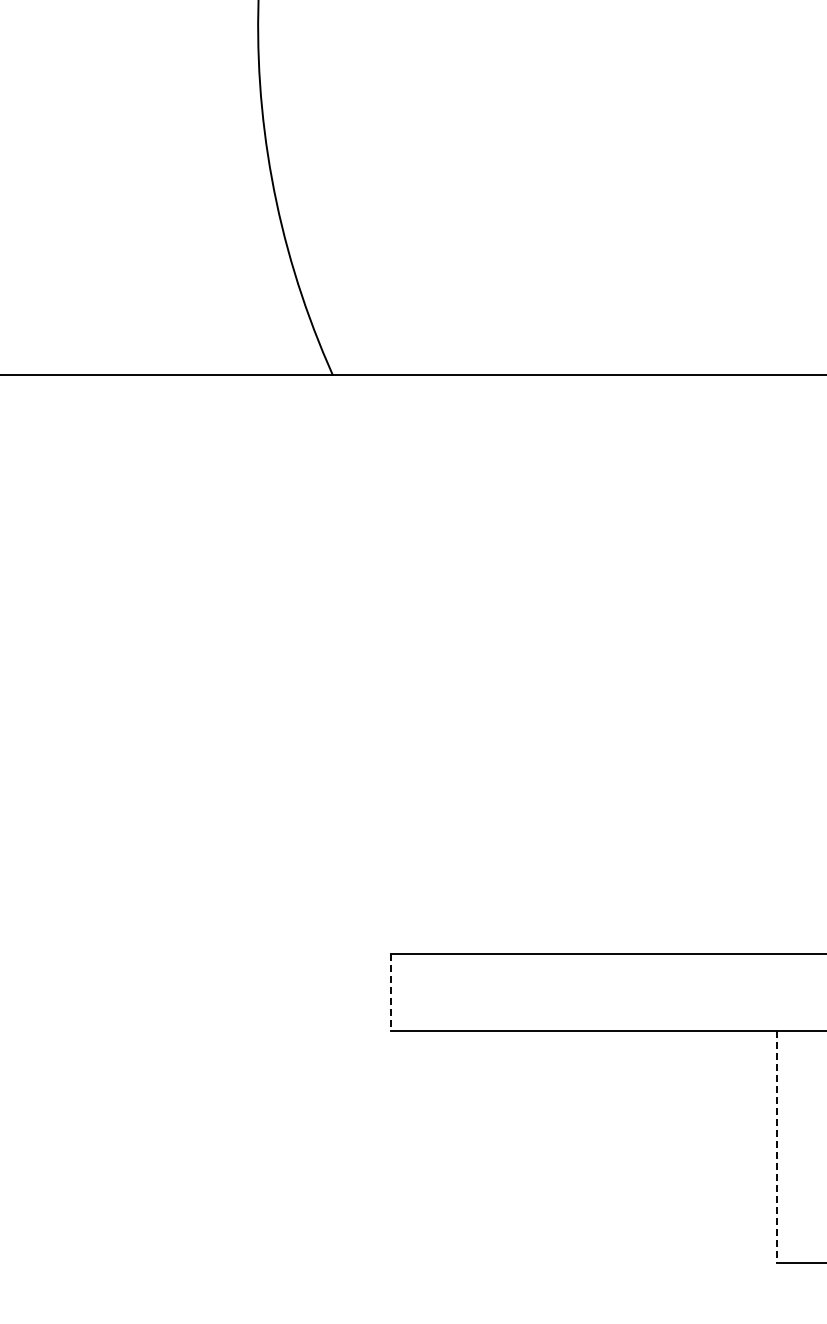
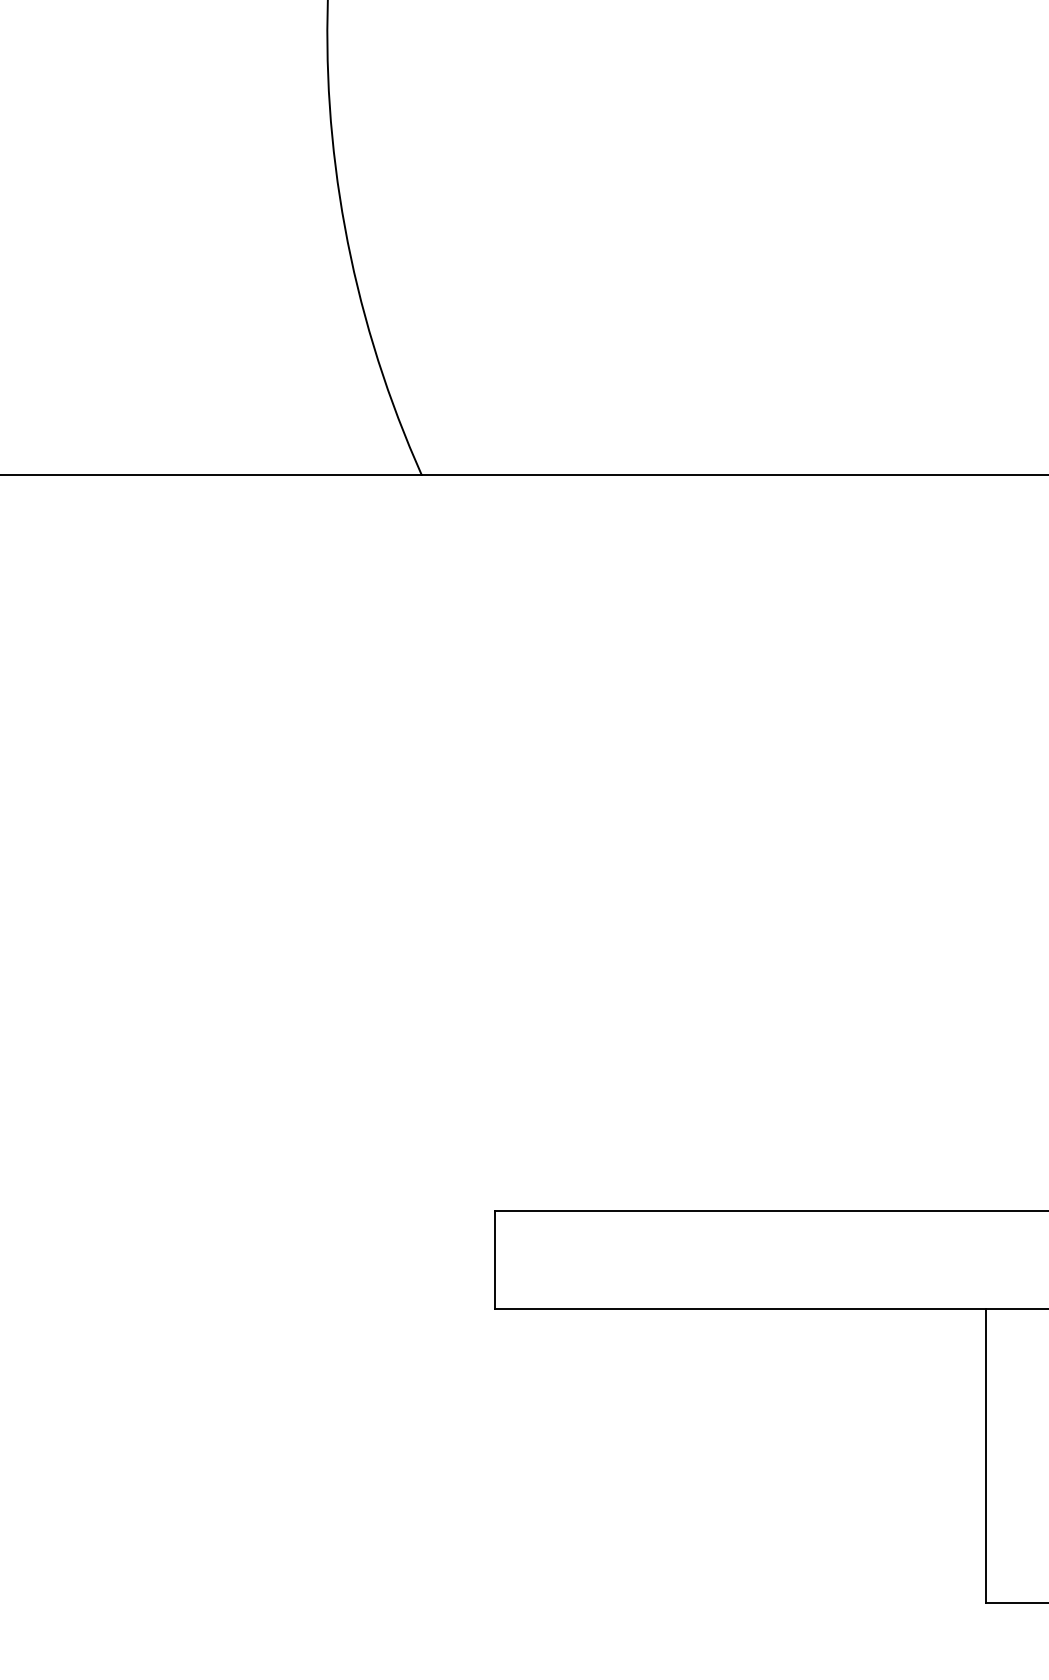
line: (390, 992) -> (495, 1259), dashed -> solid
line: (776, 1147) -> (985, 1456), dashed -> solid

